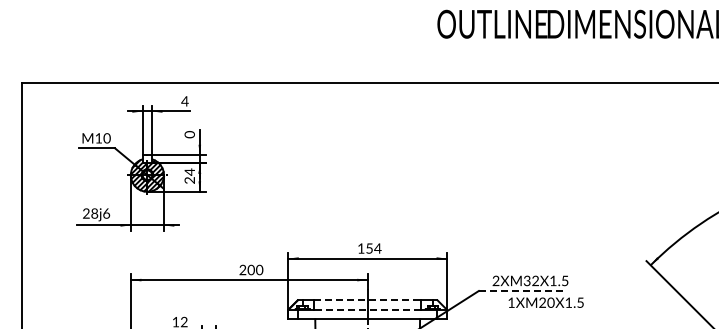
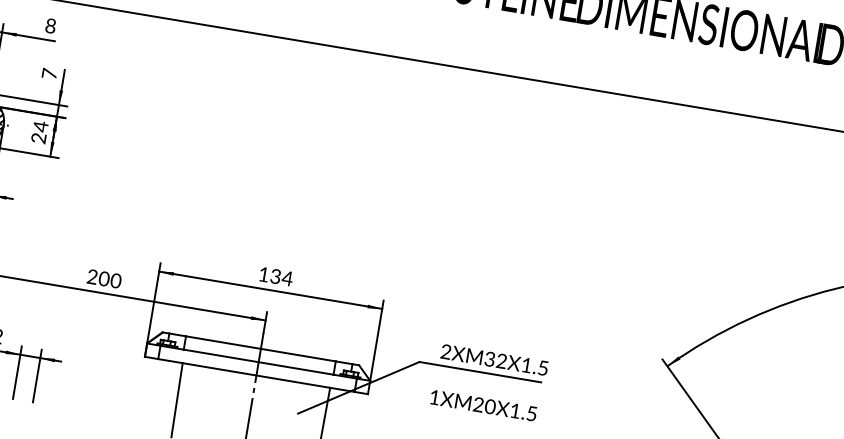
text: (184, 101) -> (49, 26), 4 -> 8
text: (189, 134) -> (49, 73), 0 -> 7
text: (369, 248) -> (275, 276), 154 -> 134
line: (522, 291) -> (480, 372), dashed -> solid
line: (368, 300) -> (262, 349), dashed -> solid
text: (545, 302) -> (482, 405), moved
line: (367, 309) -> (258, 361), dashed -> solid

